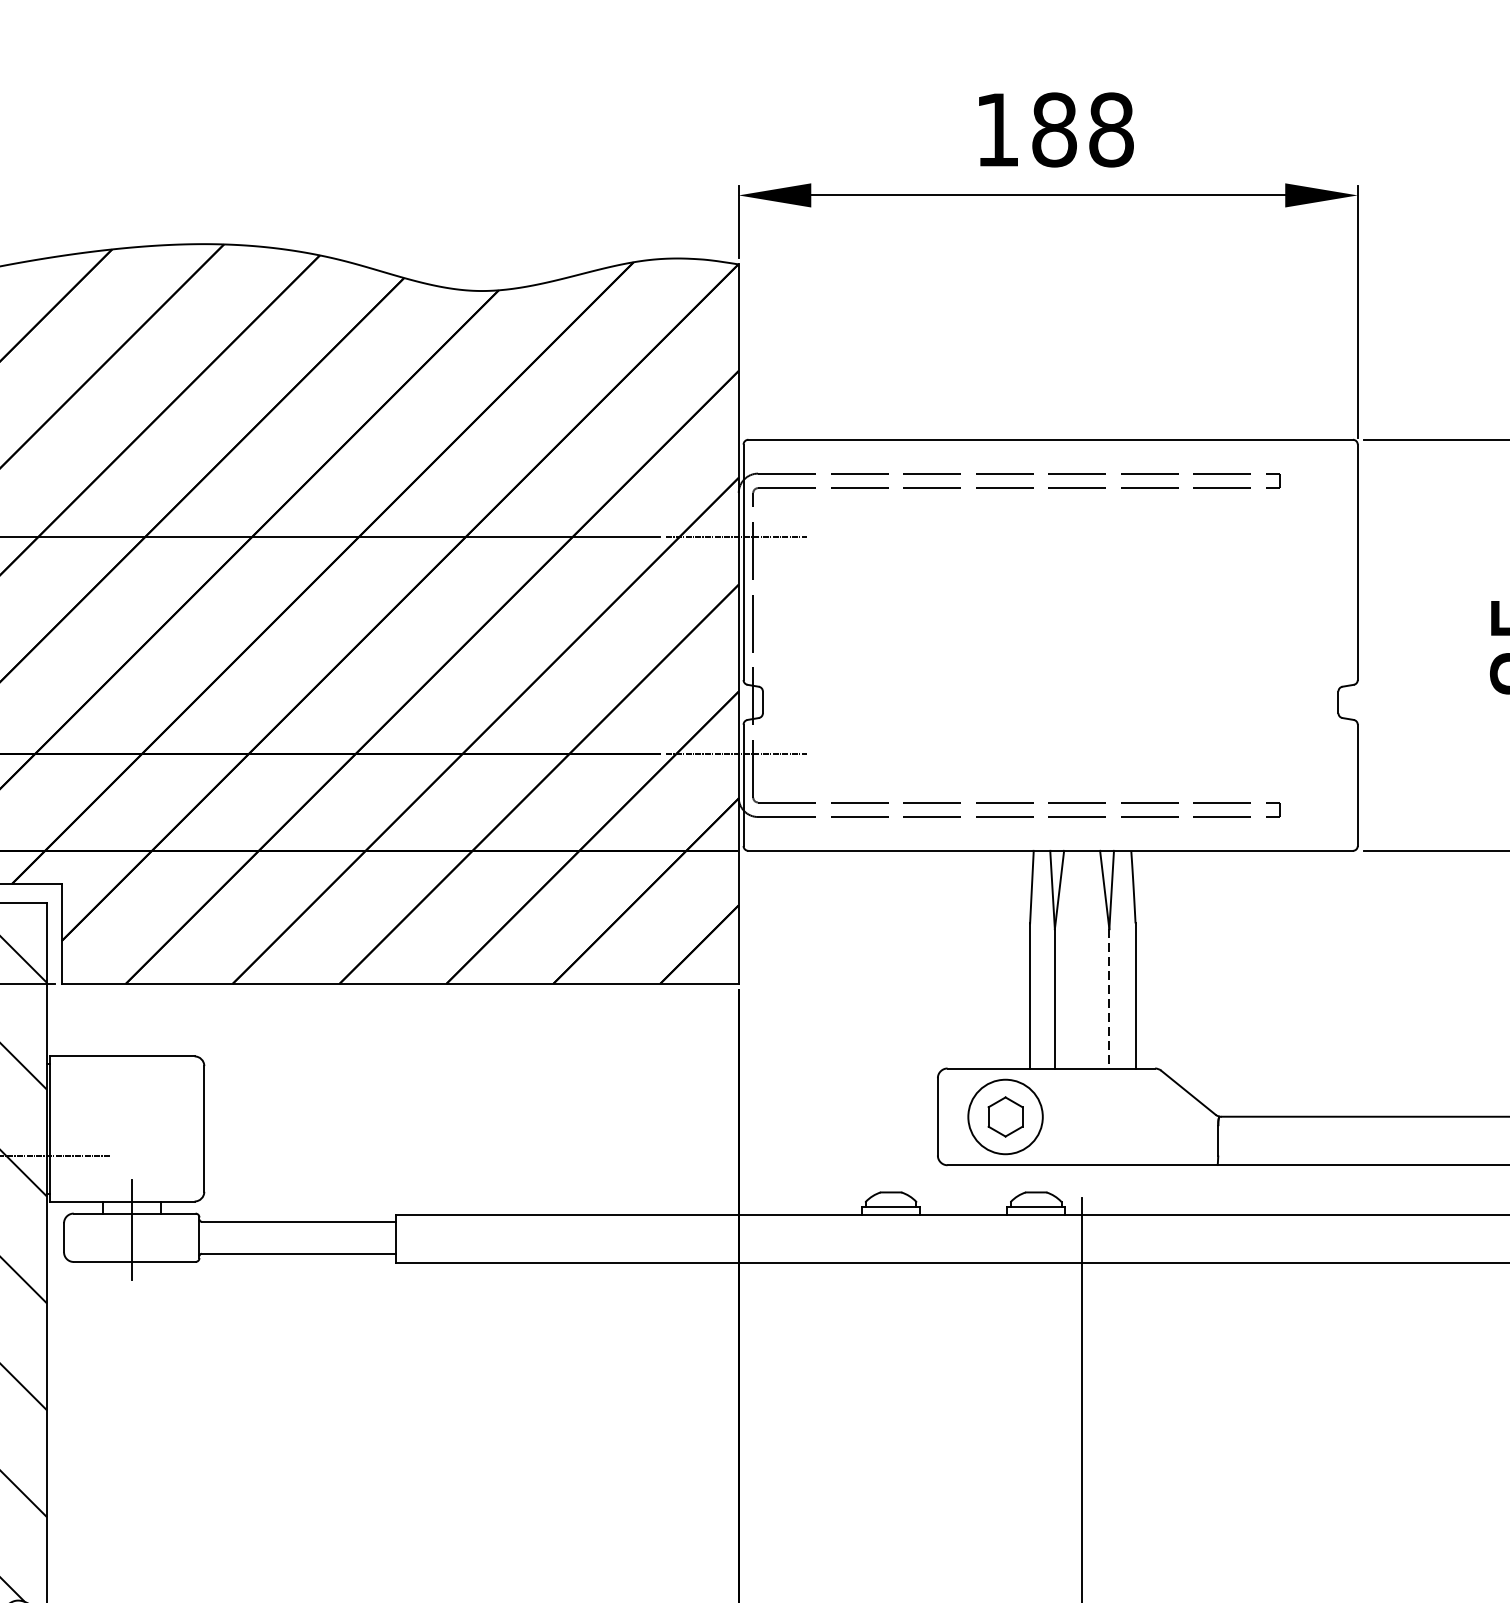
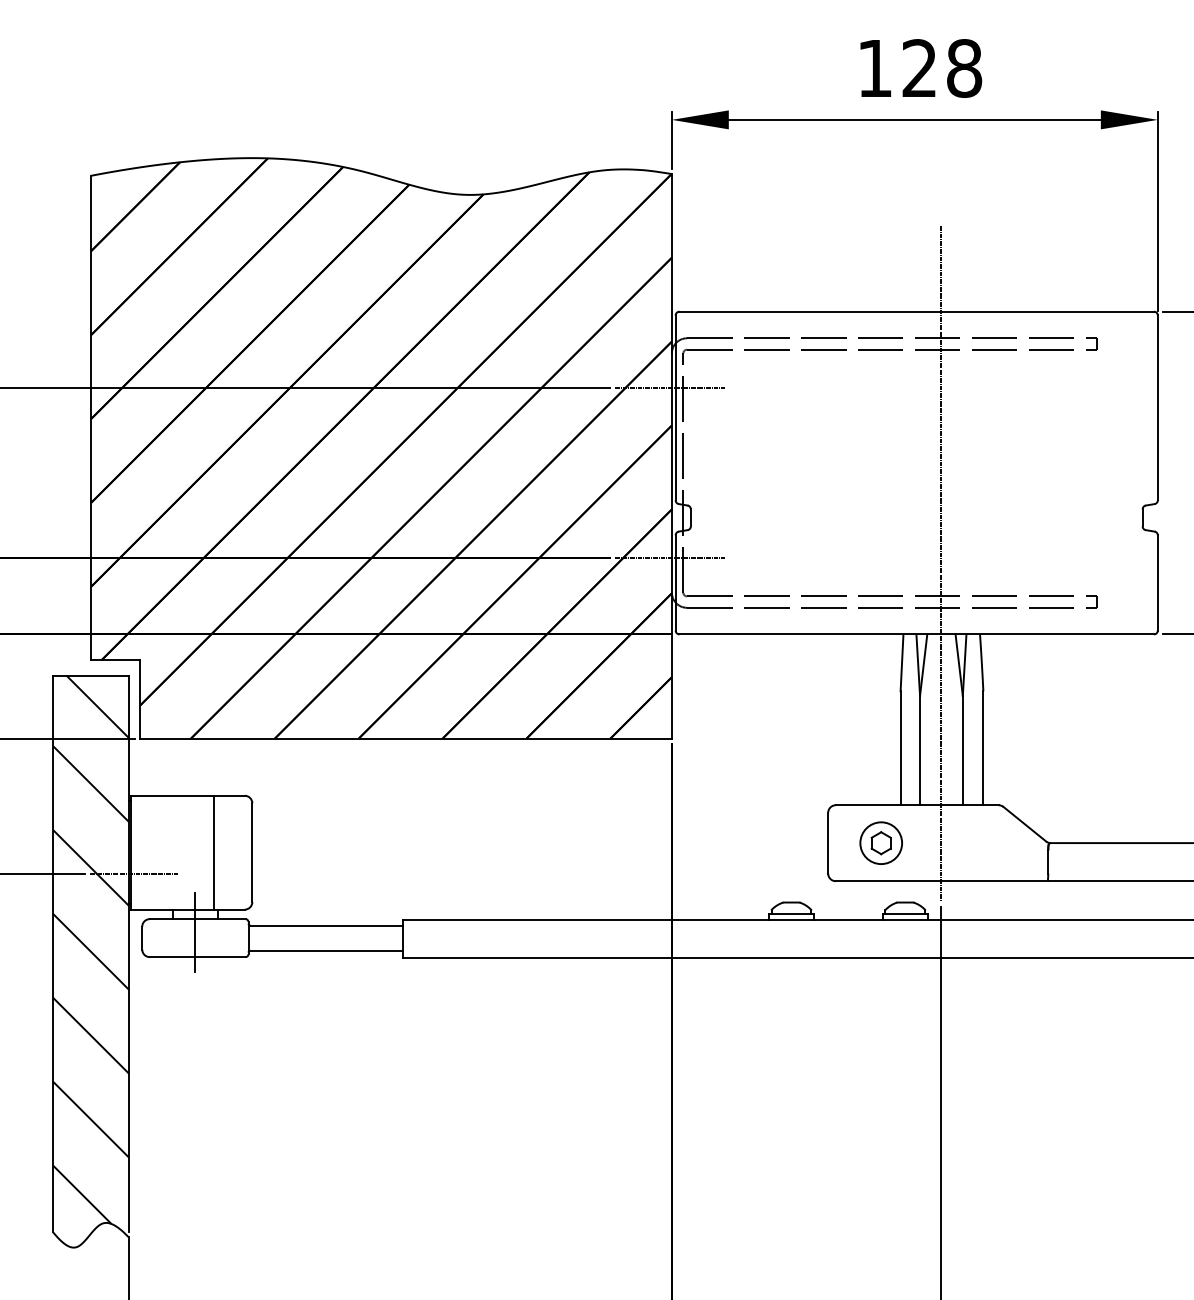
text: (1054, 129) -> (919, 68), 188 -> 128
line: (1082, 760) -> (941, 563), added
line: (1108, 998) -> (962, 750), dashed -> solid
part: (1004, 1115) -> (880, 842), size x0.71
line: (156, 1128) -> (214, 852), added

